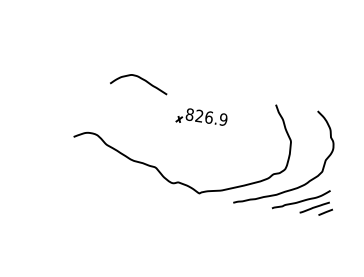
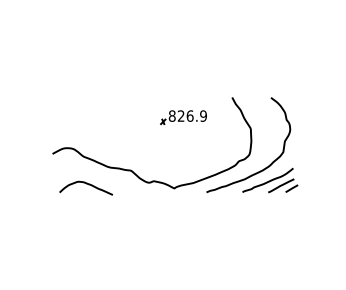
curve: (140, 79) -> (86, 184), moved
part: (201, 117) -> (183, 117), moved

